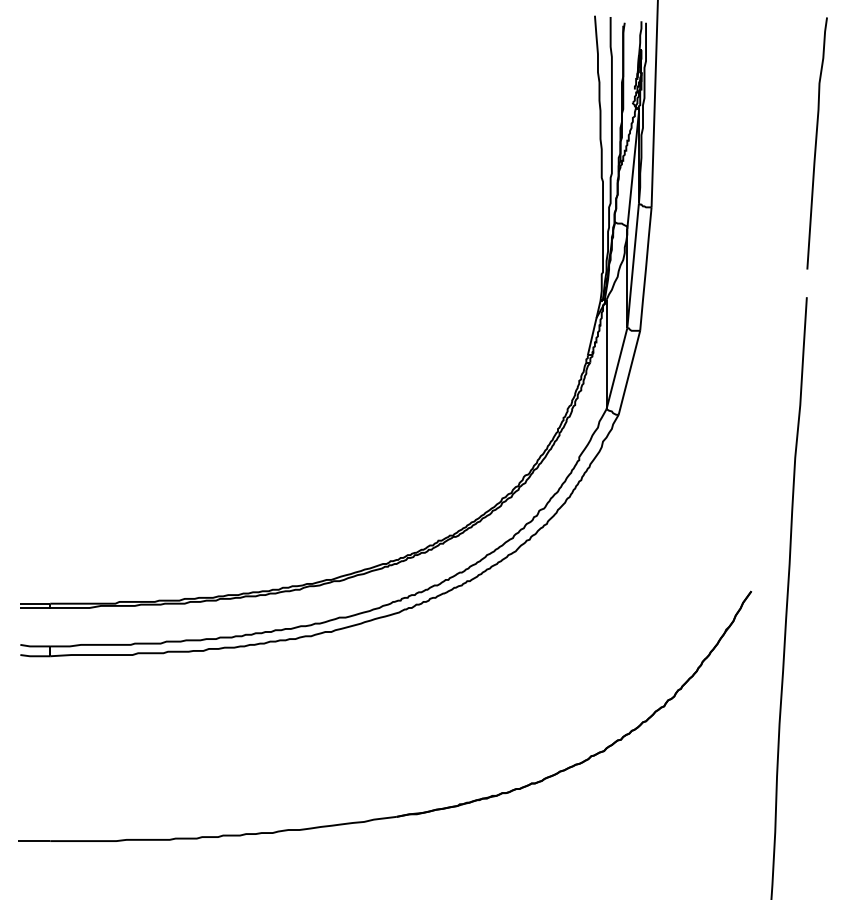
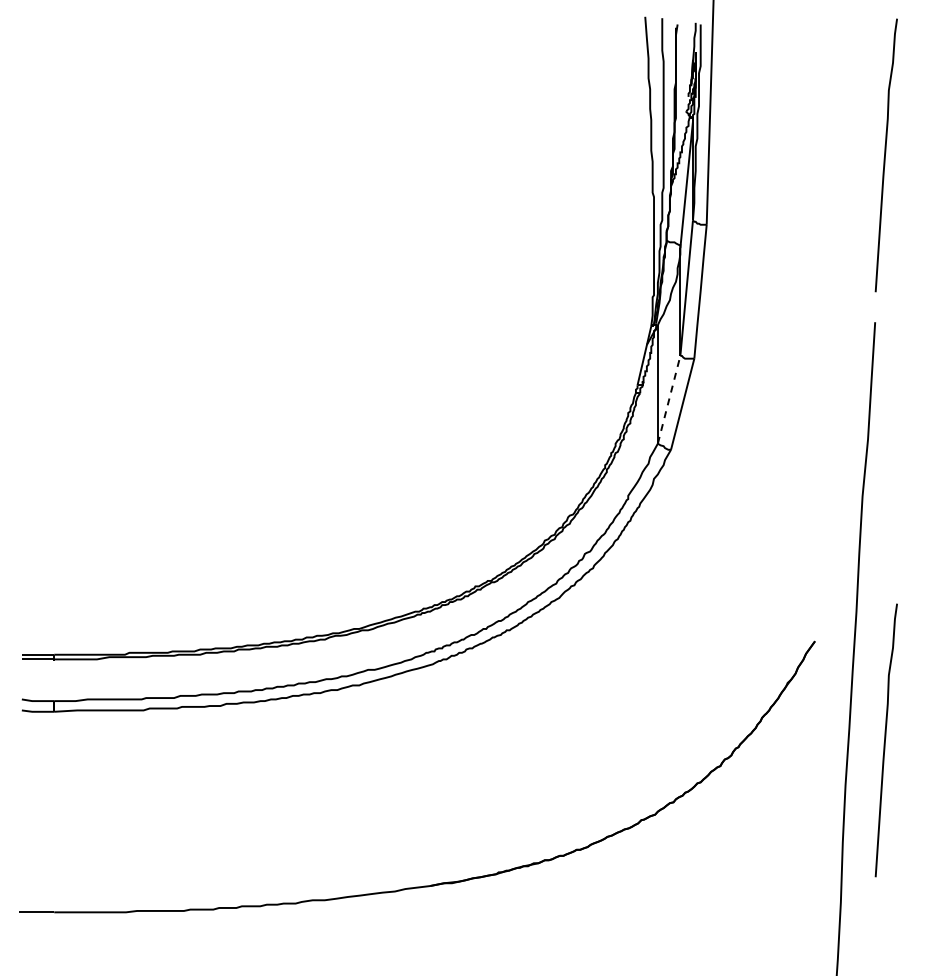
line: (617, 368) -> (669, 399), solid -> dashed
curve: (816, 682) -> (885, 740), added

